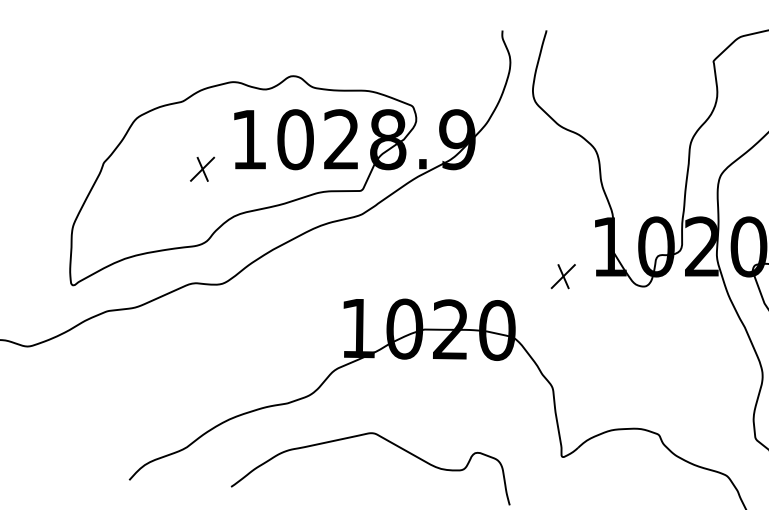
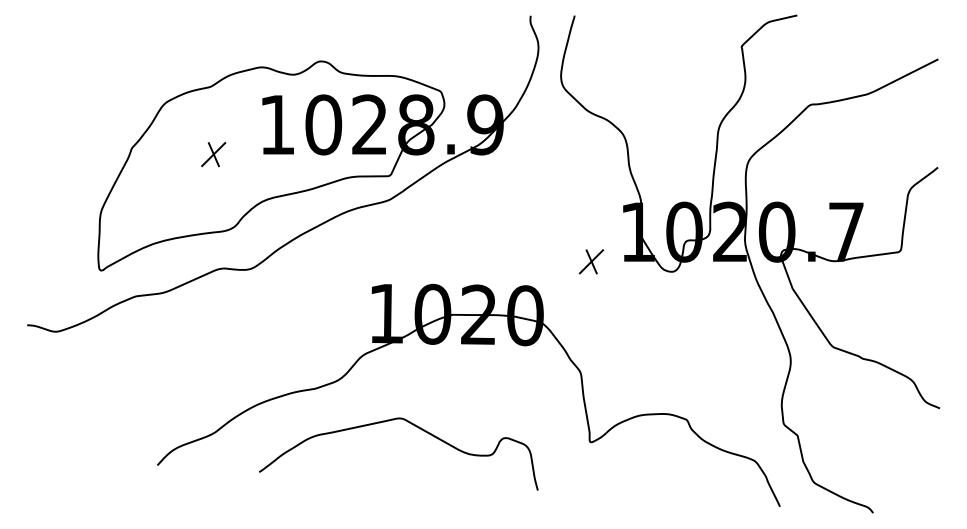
part: (202, 169) -> (213, 154), moved

